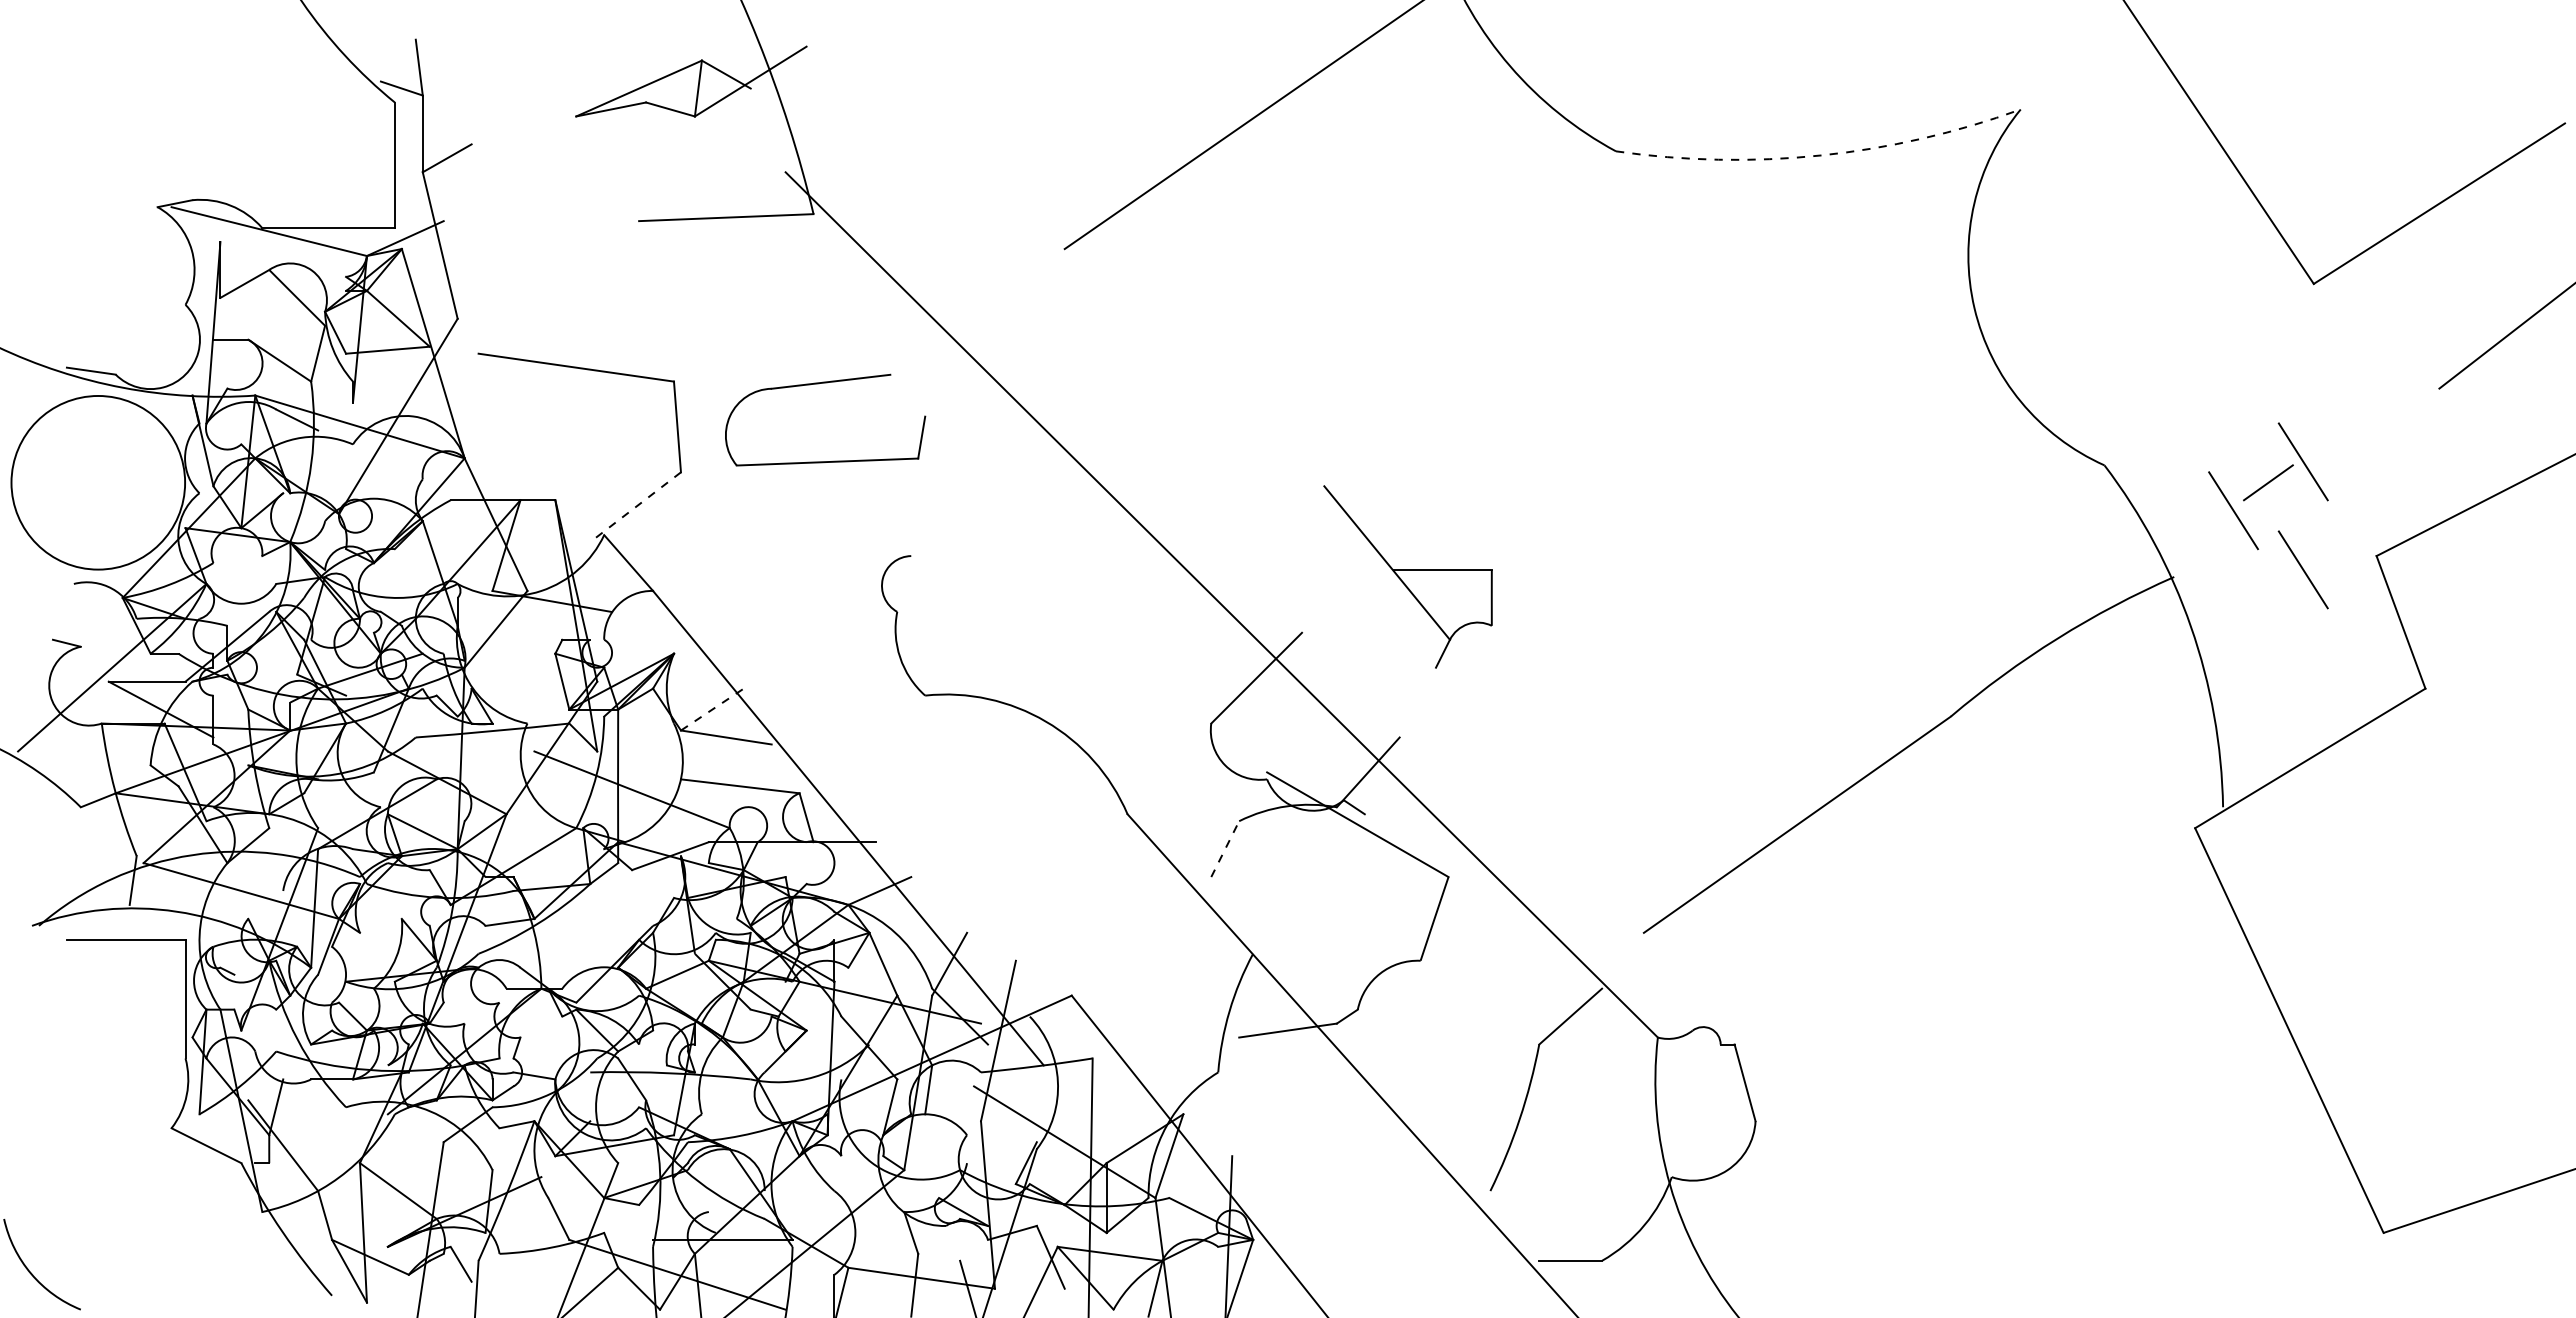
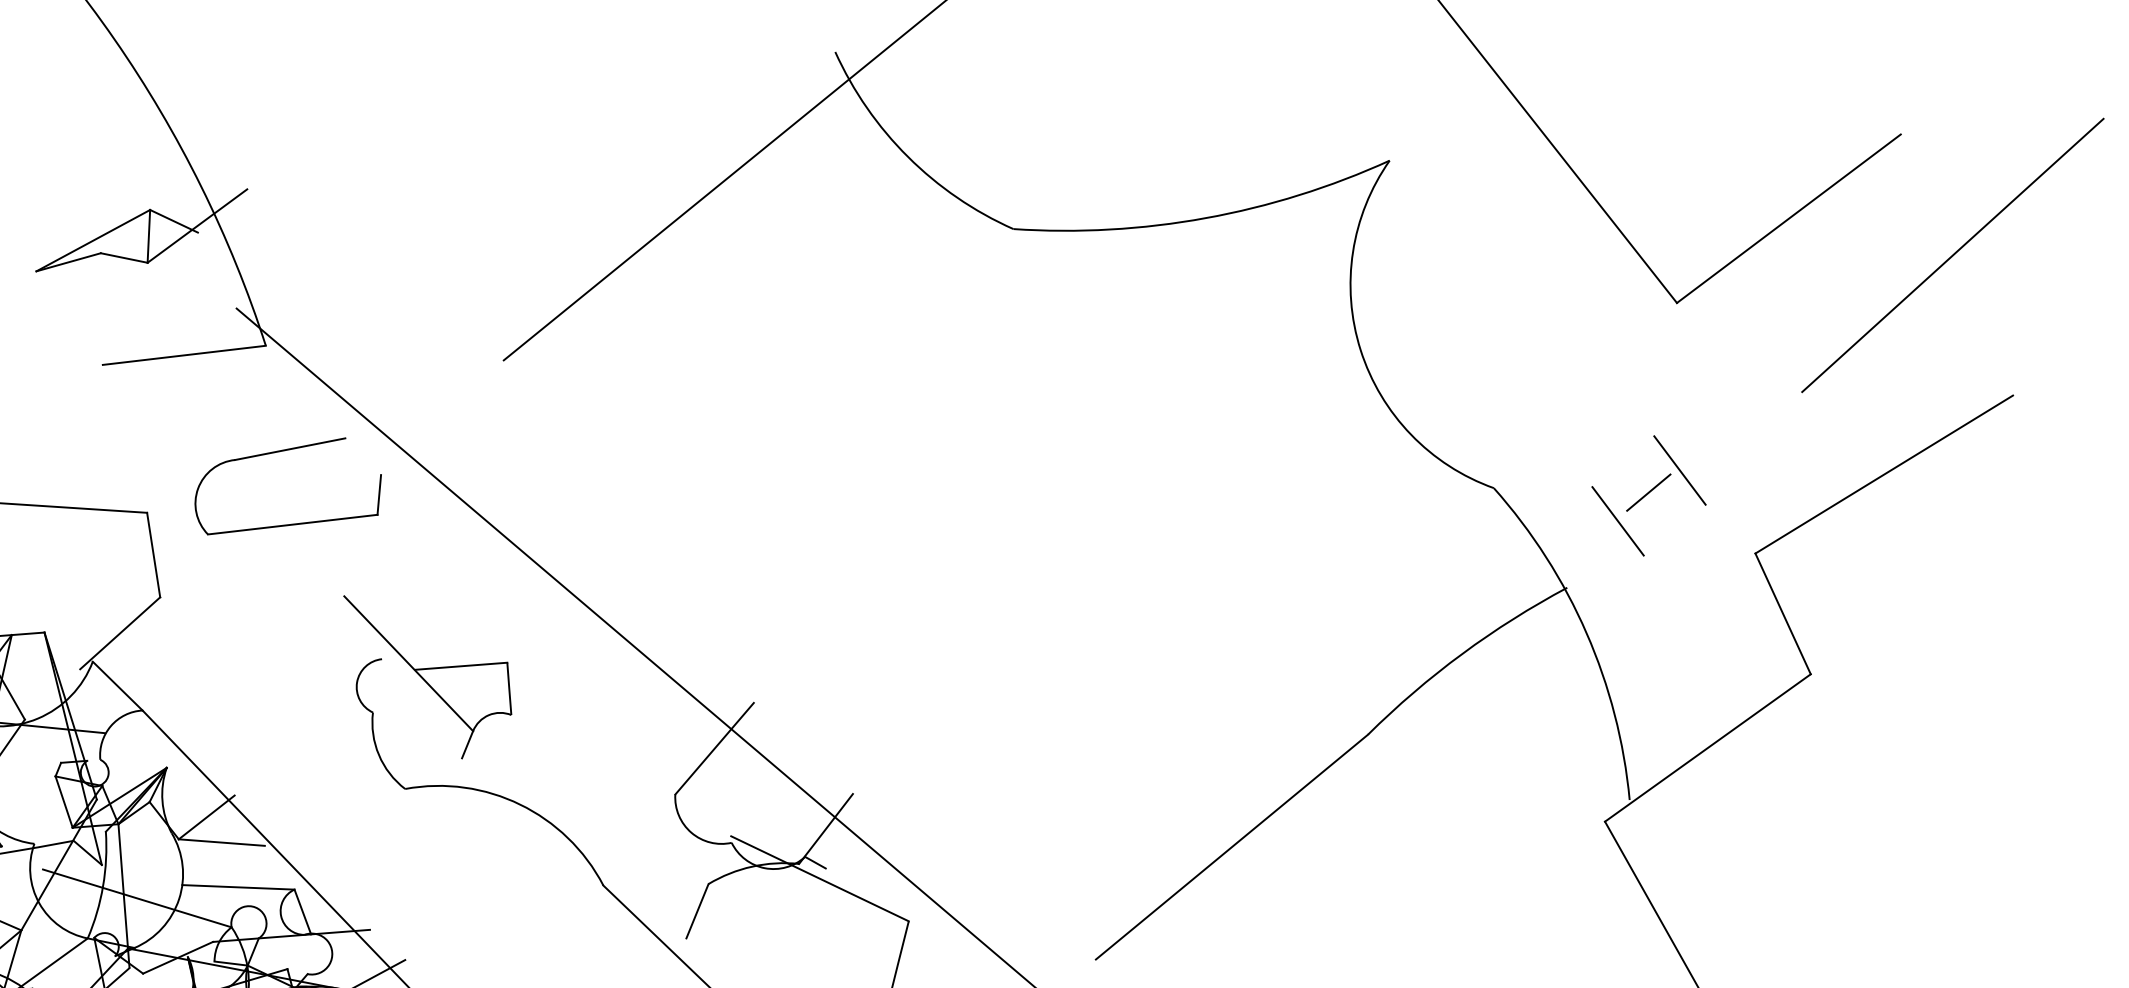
arc: (1820, 155) -> (1205, 218), dashed -> solid
part: (818, 384) -> (278, 452), moved
line: (635, 507) -> (120, 633), dashed -> solid
line: (2302, 569) -> (1686, 571), removed
part: (1407, 576) -> (428, 674), moved
line: (712, 709) -> (206, 817), dashed -> solid
line: (1225, 848) -> (697, 910), dashed -> solid

